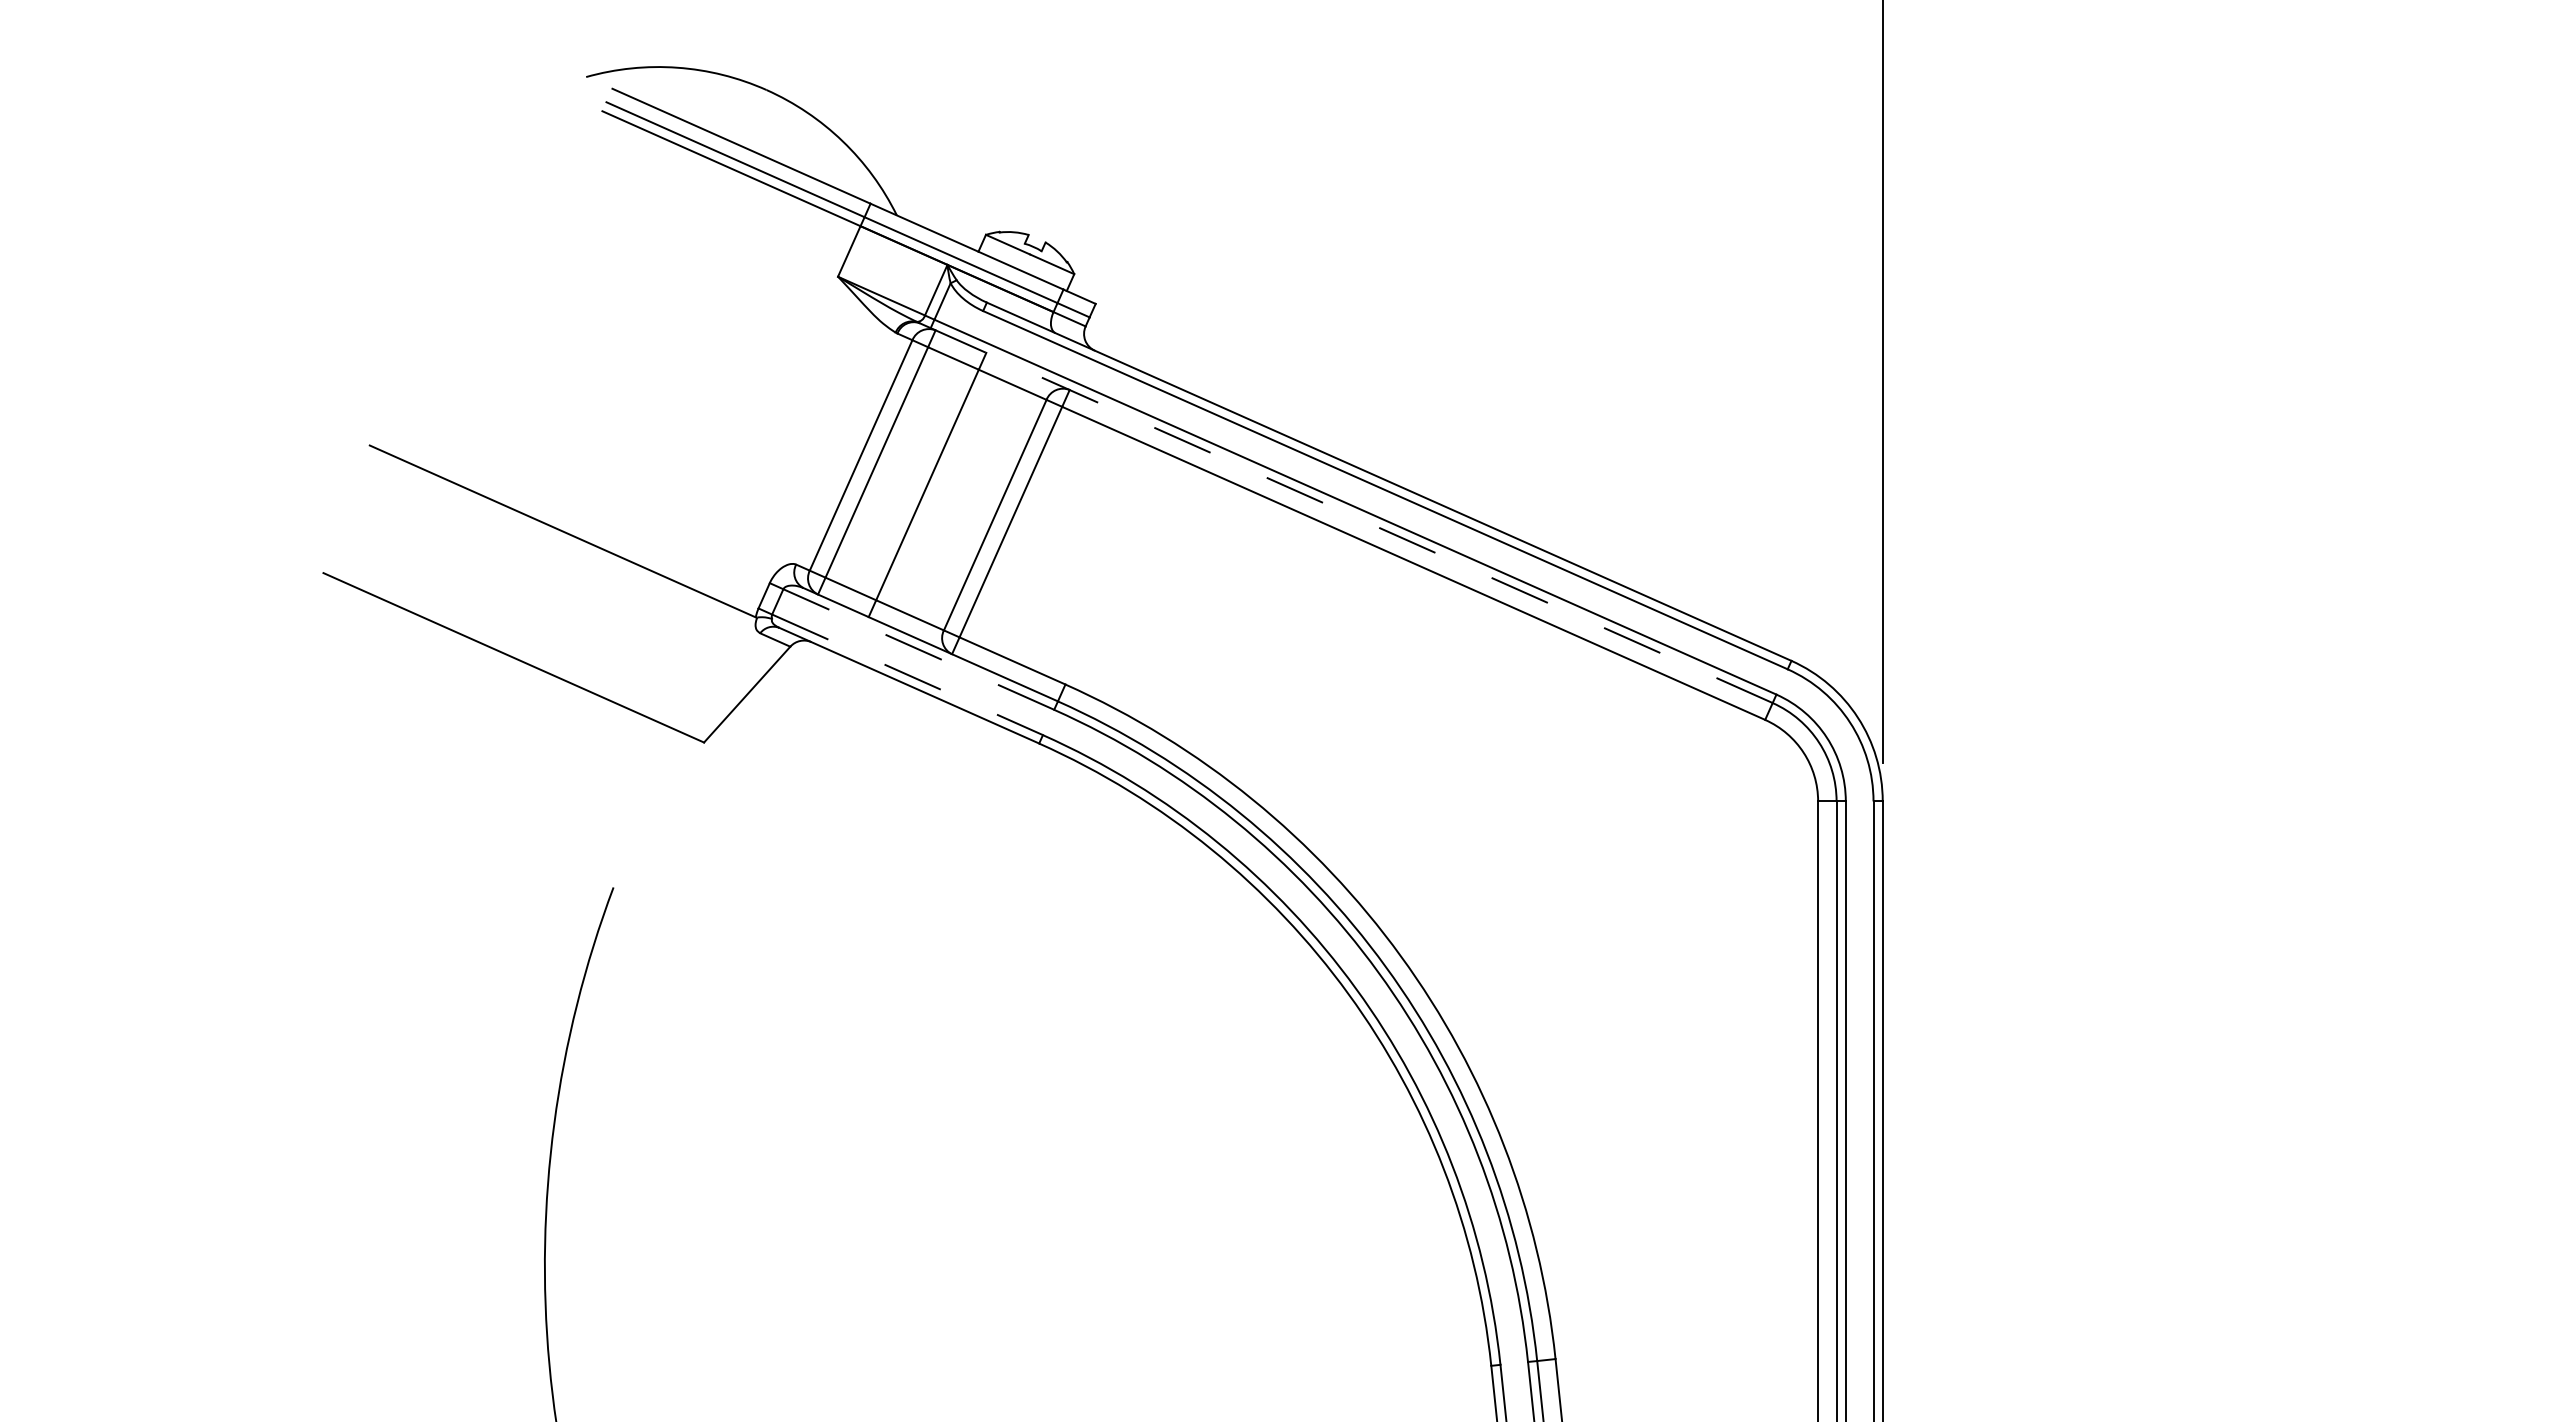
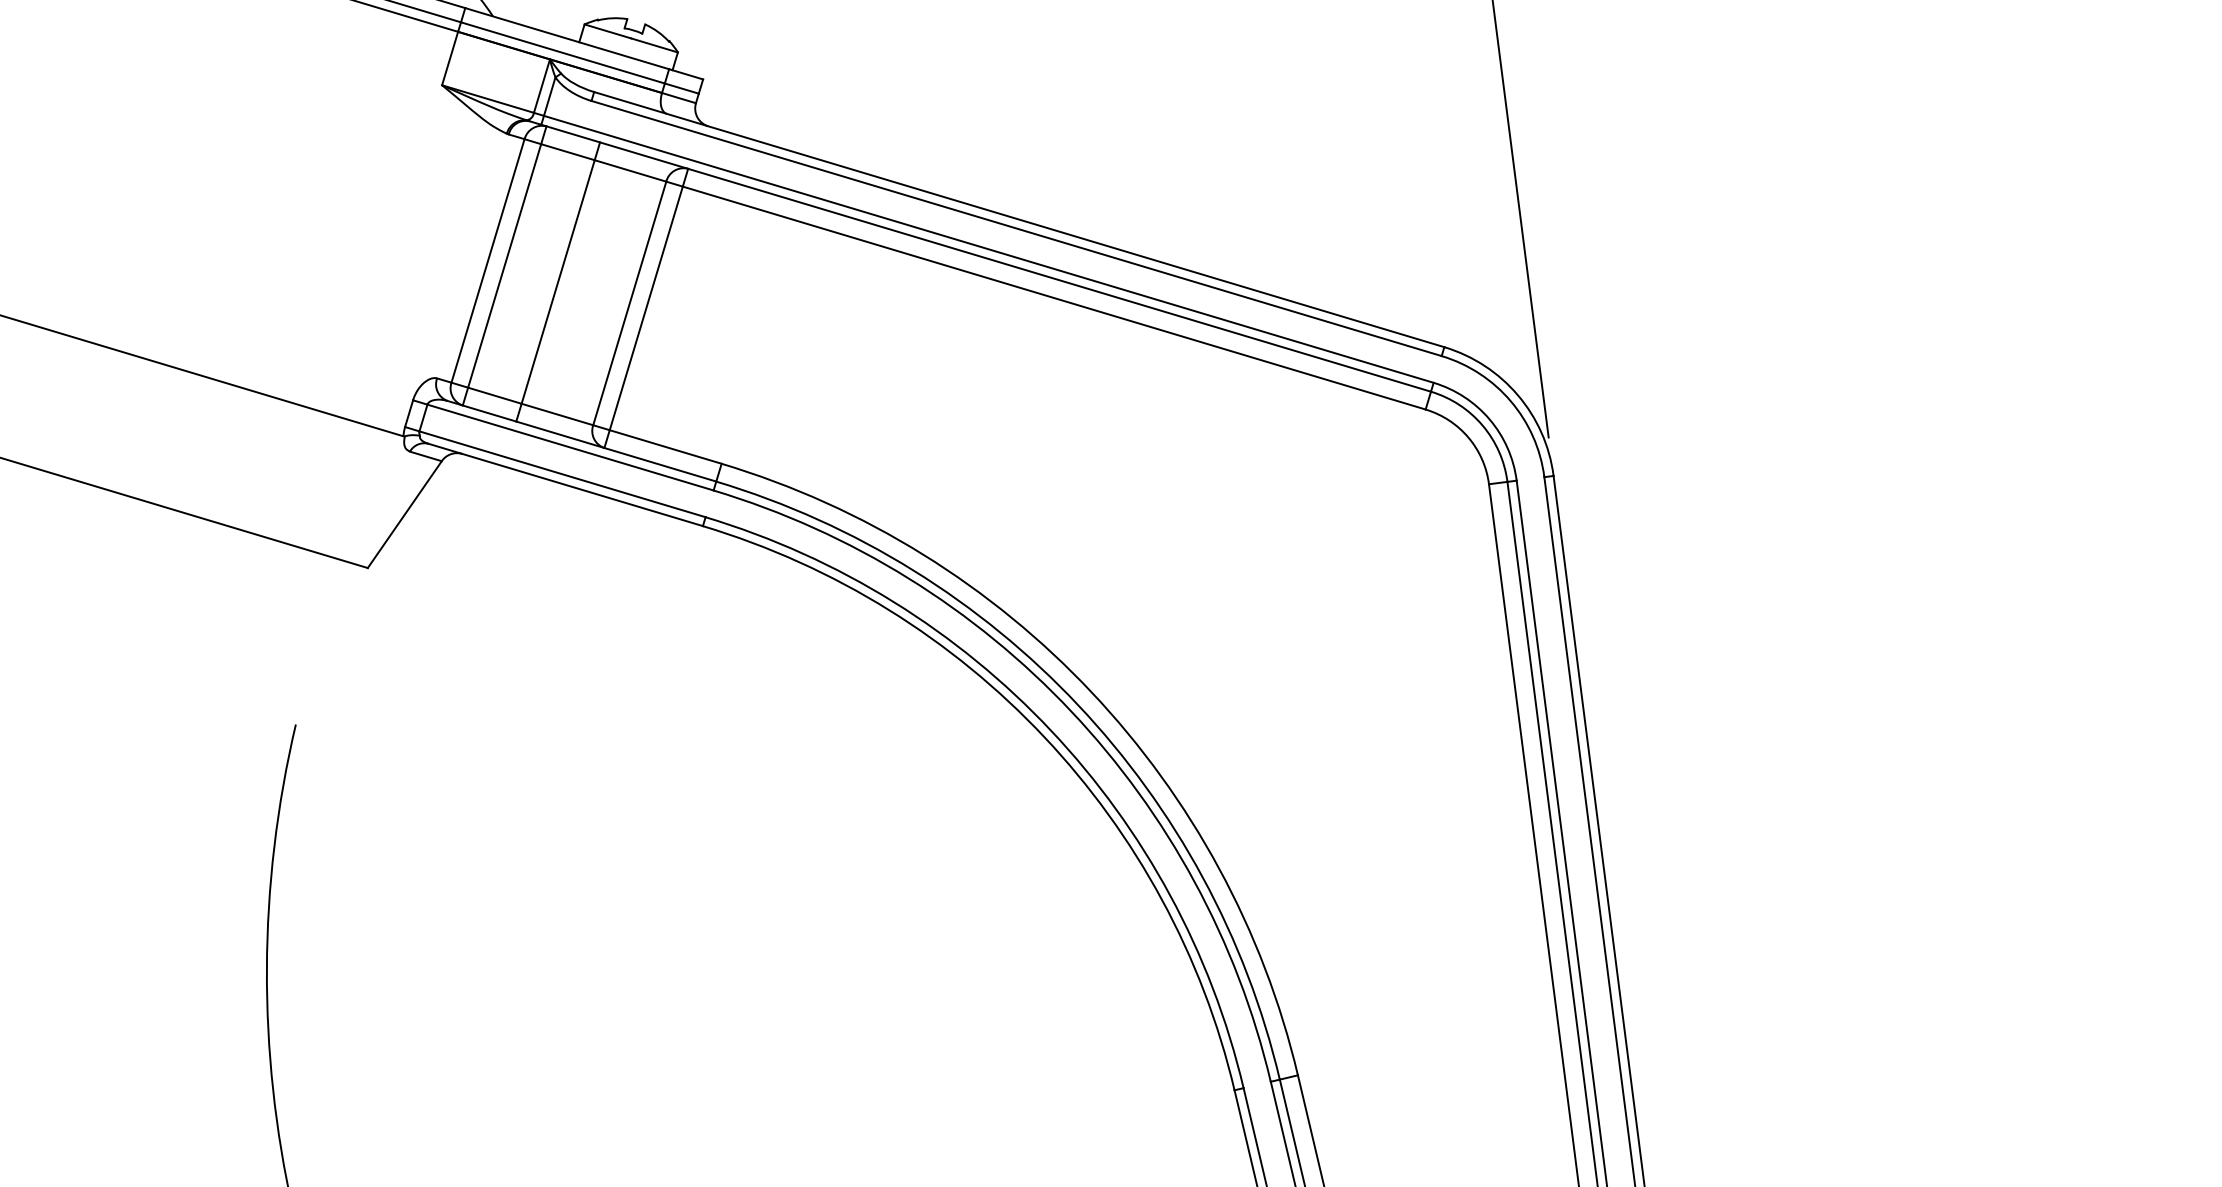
line: (1351, 515) -> (985, 258), dashed -> solid
line: (918, 649) -> (570, 447), dashed -> solid
line: (908, 675) -> (563, 474), dashed -> solid

